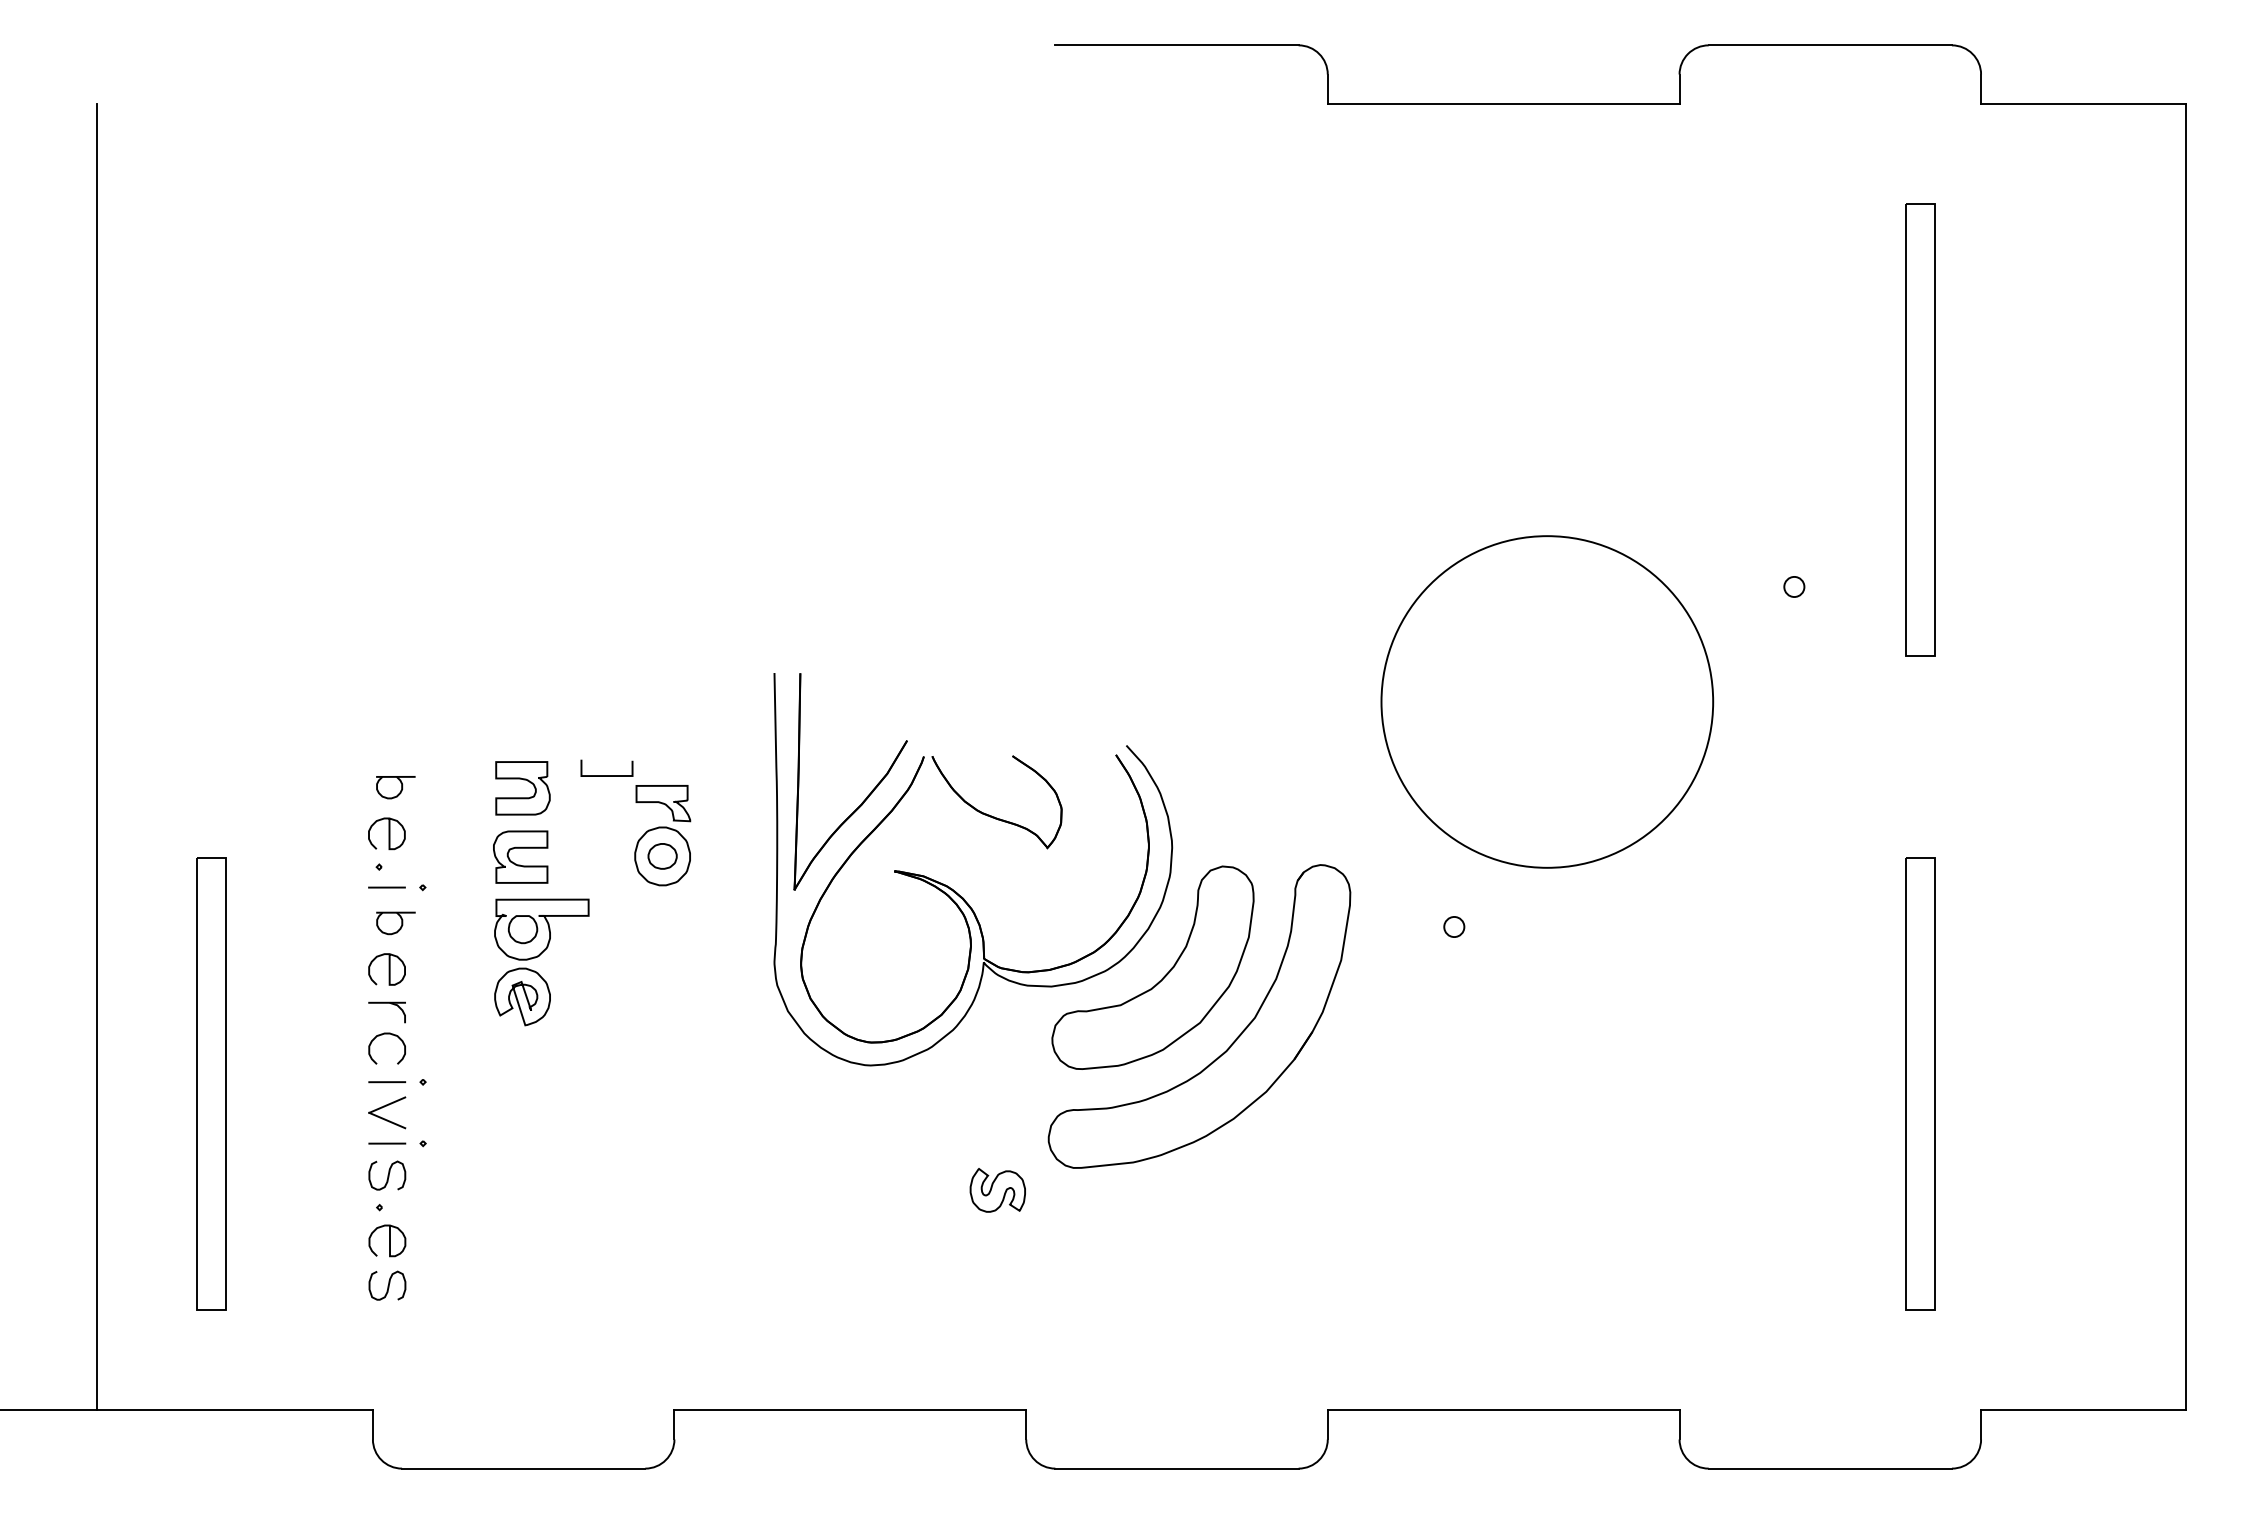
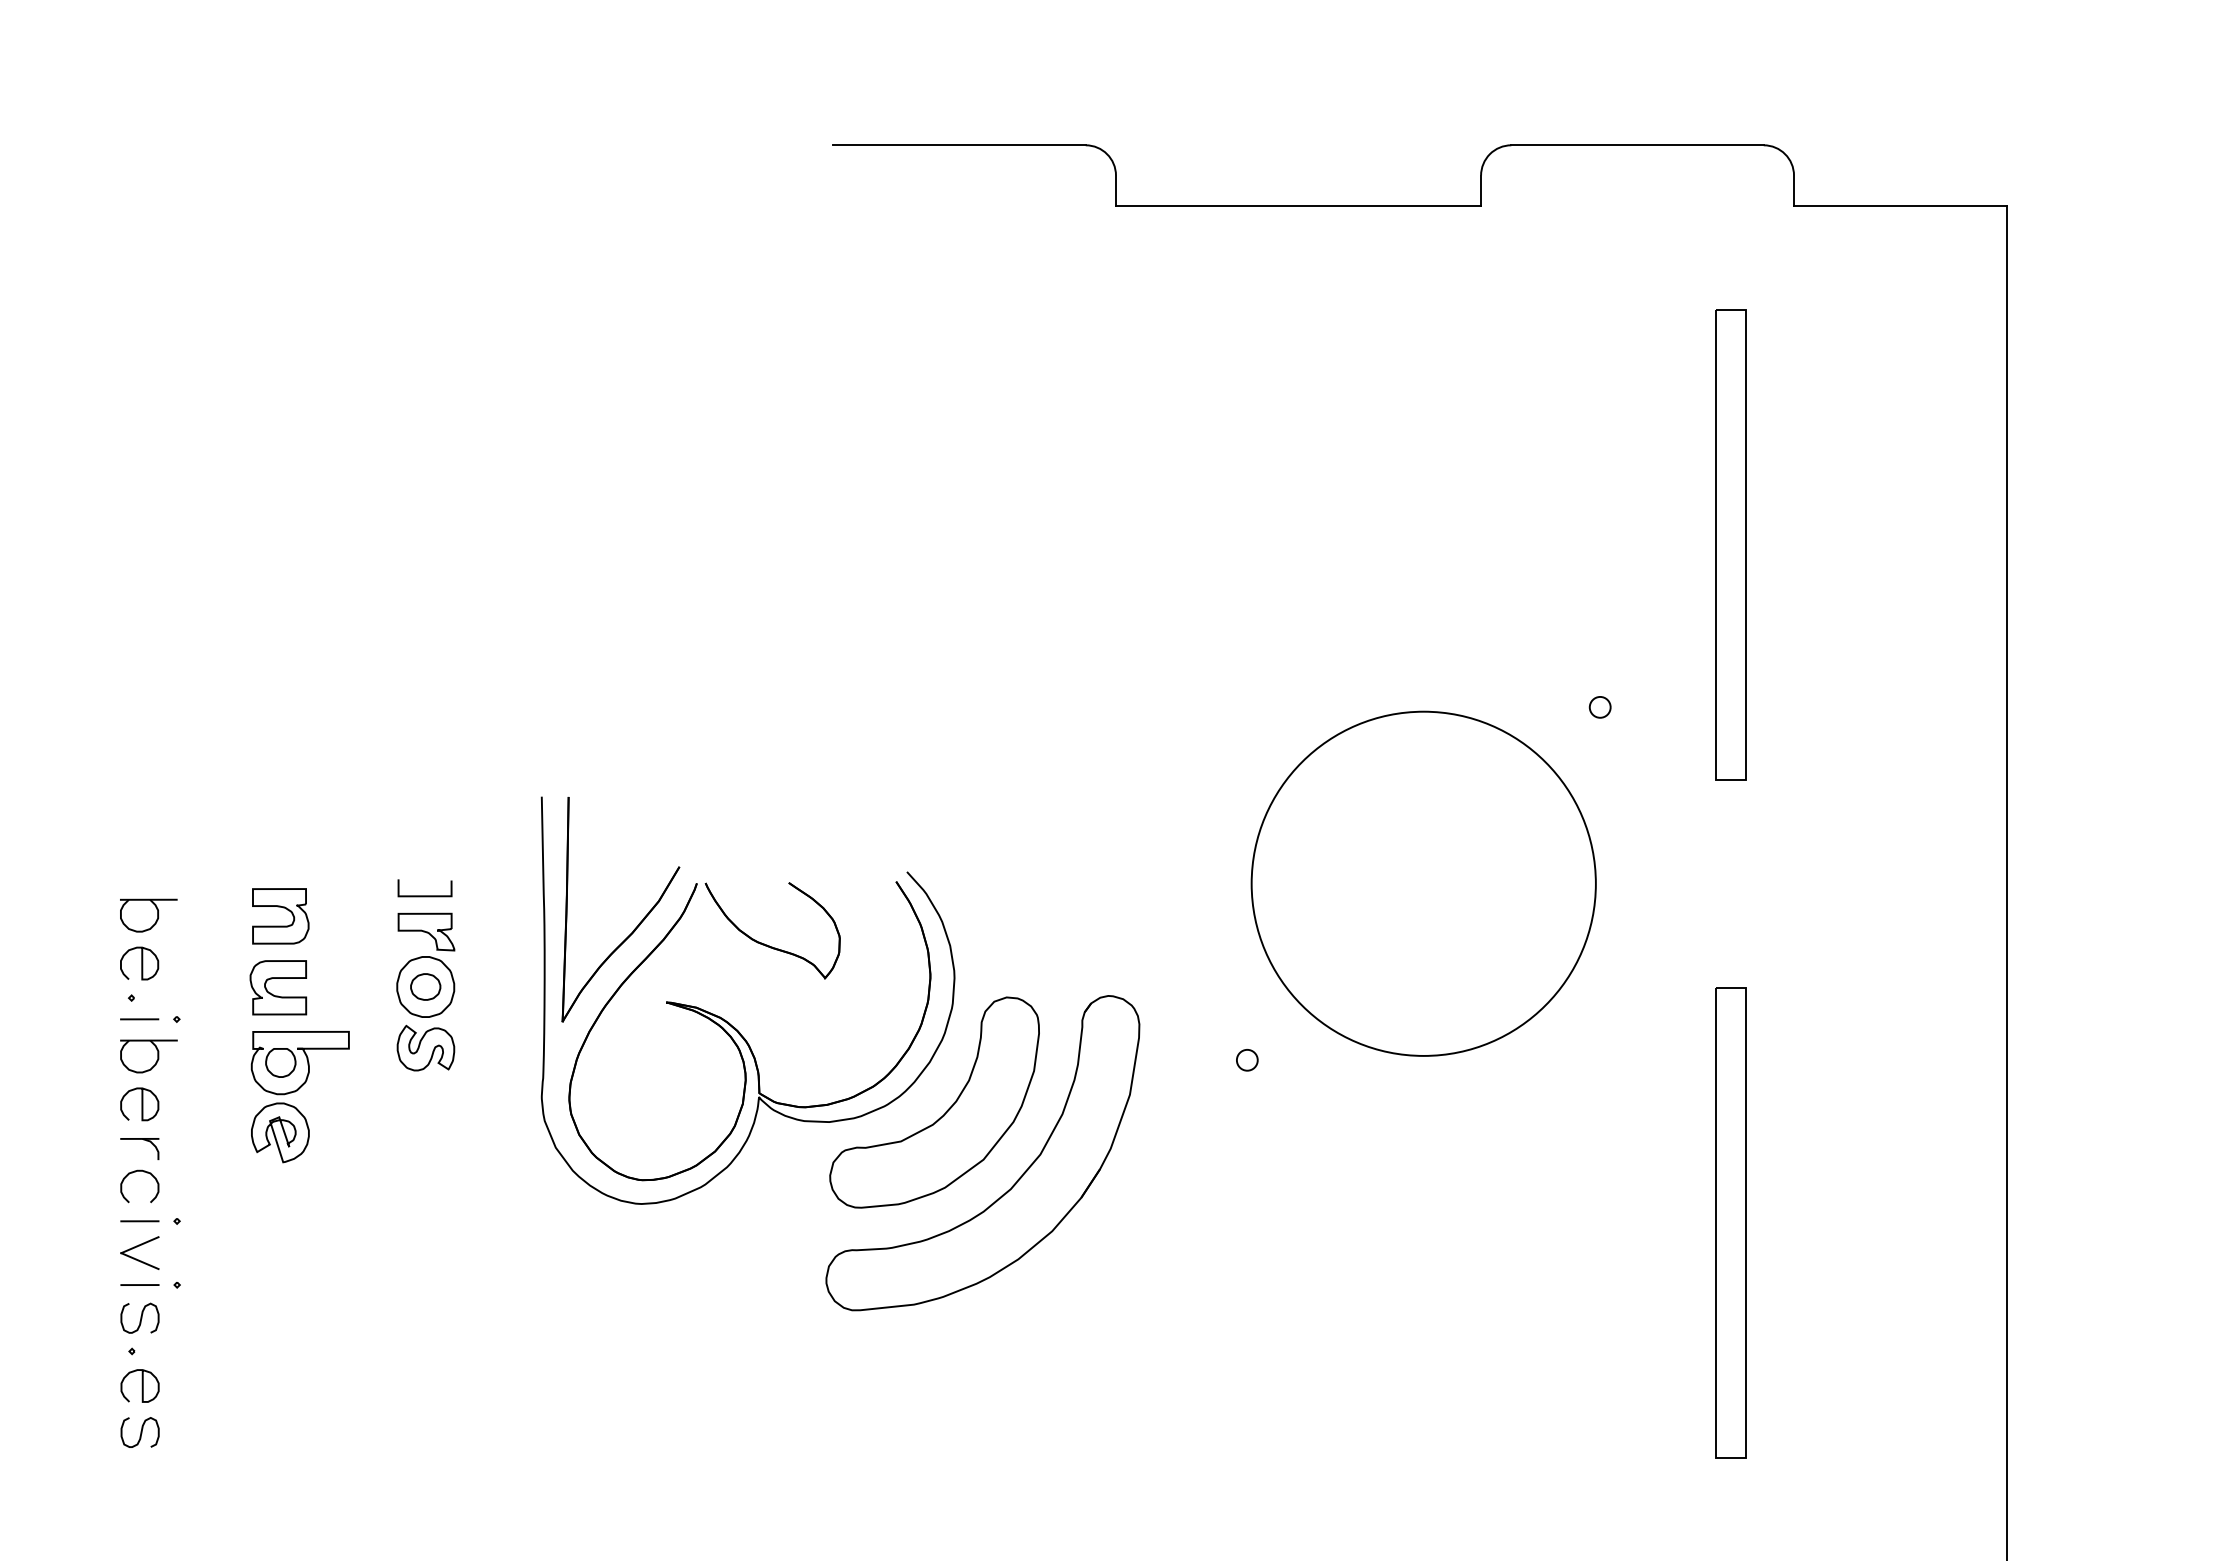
circle: (1547, 701) -> (1423, 883), moved
line: (606, 775) -> (424, 895), moved
part: (395, 787) -> (148, 915), size x1.43
part: (395, 923) -> (148, 1056), size x1.43
part: (997, 1190) -> (425, 1048), moved

